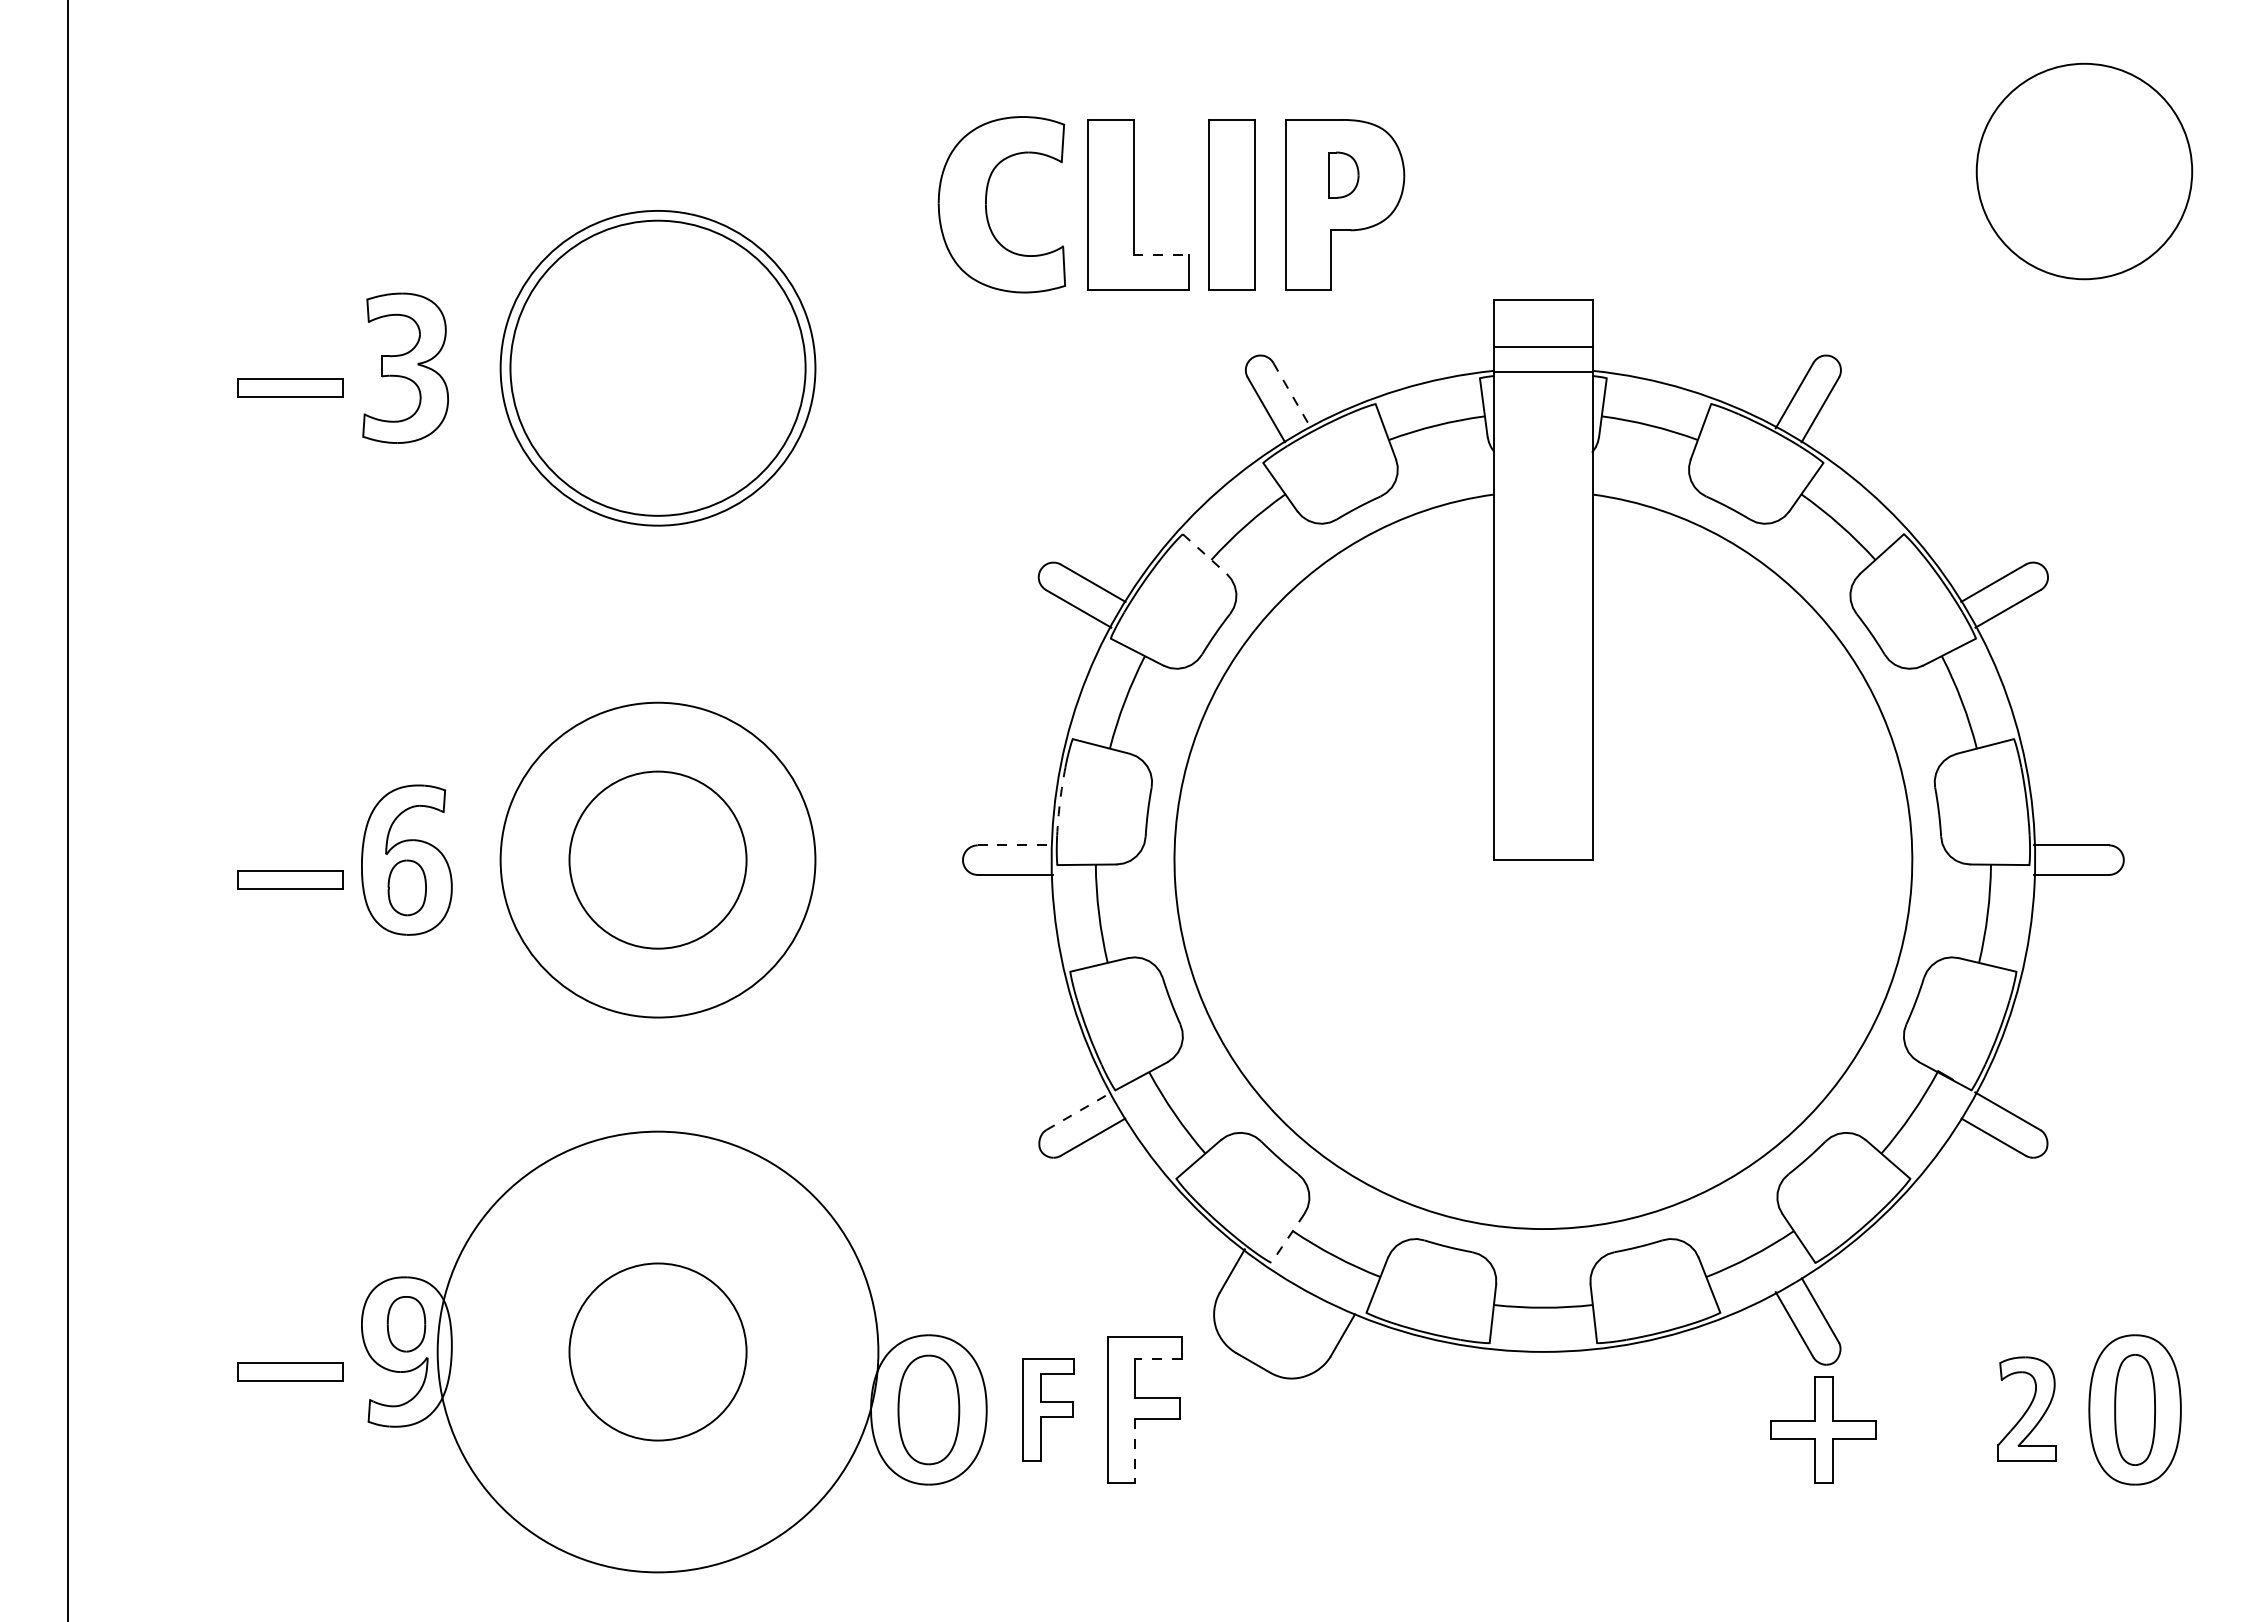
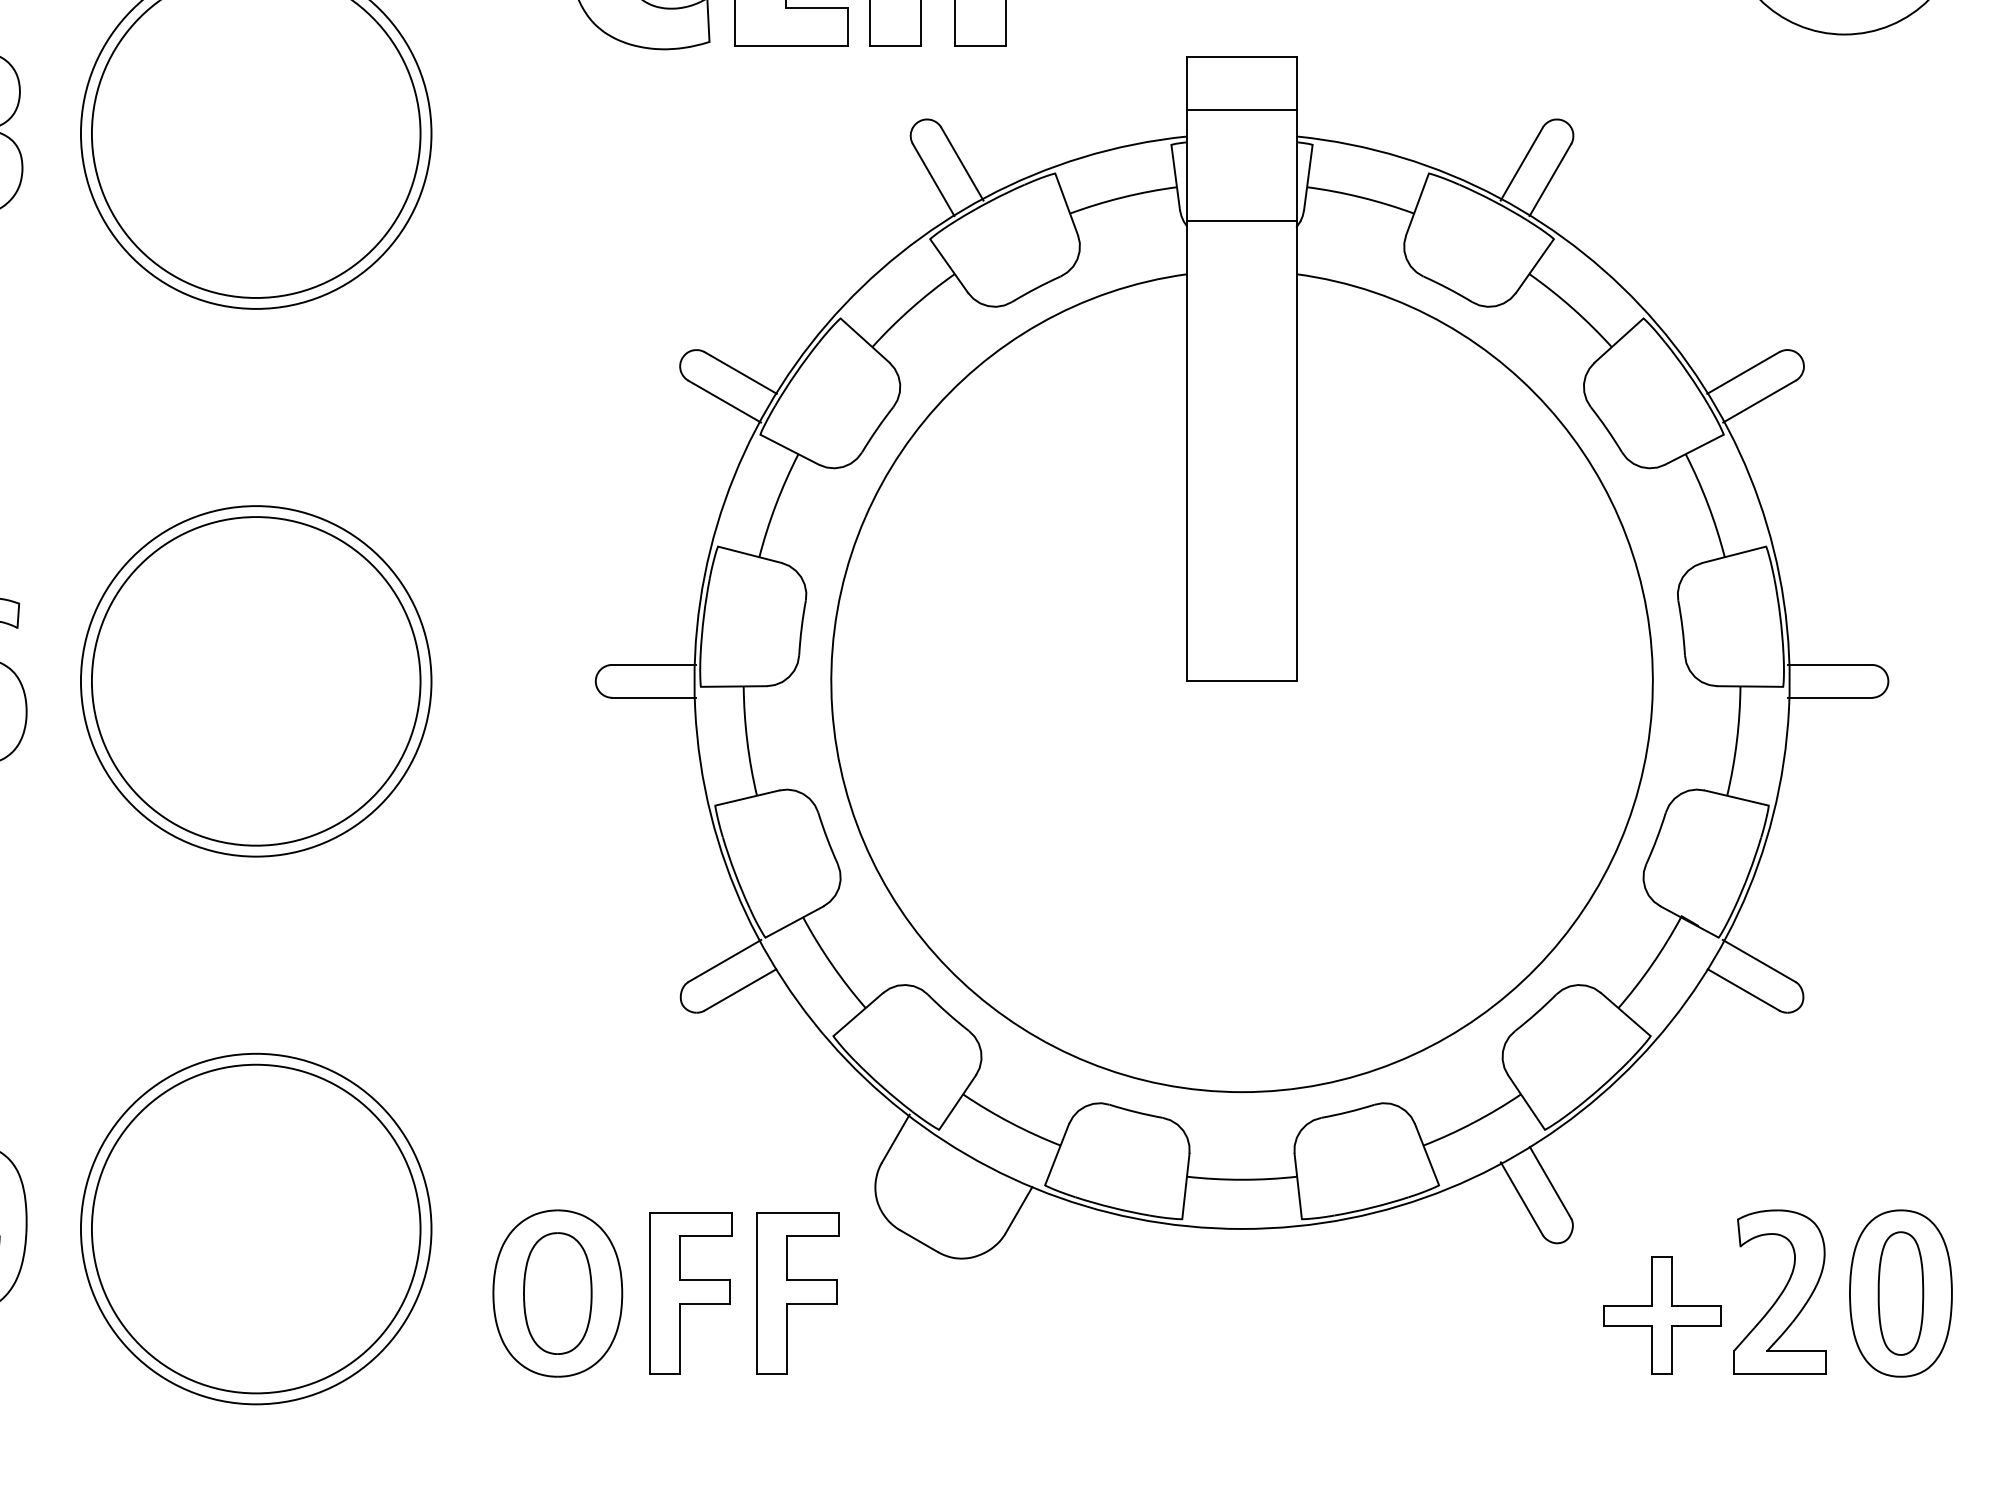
line: (1161, 255) -> (816, 8), dashed -> solid
line: (1543, 371) -> (1242, 220), moved
line: (1292, 395) -> (962, 163), dashed -> solid
line: (1205, 554) -> (865, 341), dashed -> solid
arc: (1060, 801) -> (704, 616), dashed -> solid
line: (1015, 845) -> (654, 665), dashed -> solid
circle: (657, 859) -> (255, 680), size x1.67
line: (1078, 1111) -> (724, 961), dashed -> solid
line: (1287, 1238) -> (957, 1102), dashed -> solid
circle: (657, 1351) -> (255, 1228), size x0.71
circle: (657, 1351) -> (255, 1228), size x1.67
line: (1157, 1358) -> (812, 1236), dashed -> solid
part: (2026, 1408) -> (1780, 1291), size x1.43
part: (1048, 1409) -> (691, 1293), size x1.43
part: (1823, 1429) -> (1661, 1315), moved
line: (1134, 1450) -> (786, 1338), dashed -> solid

